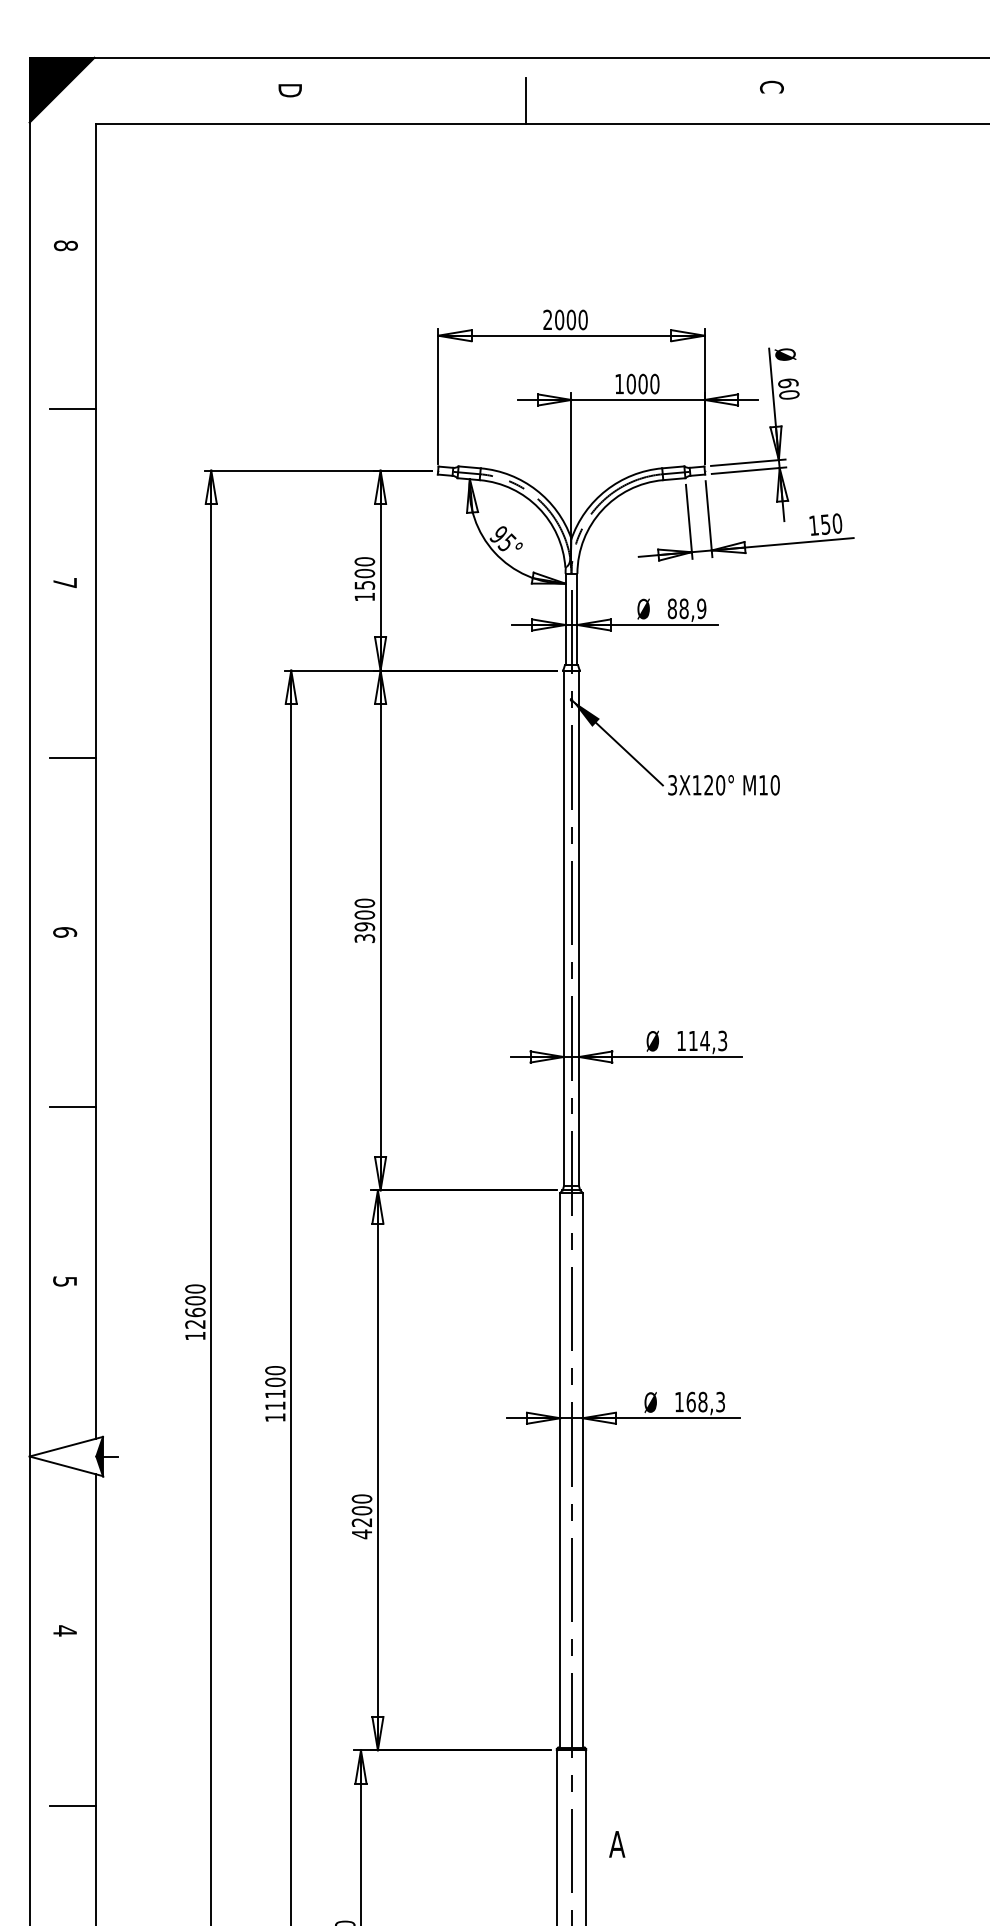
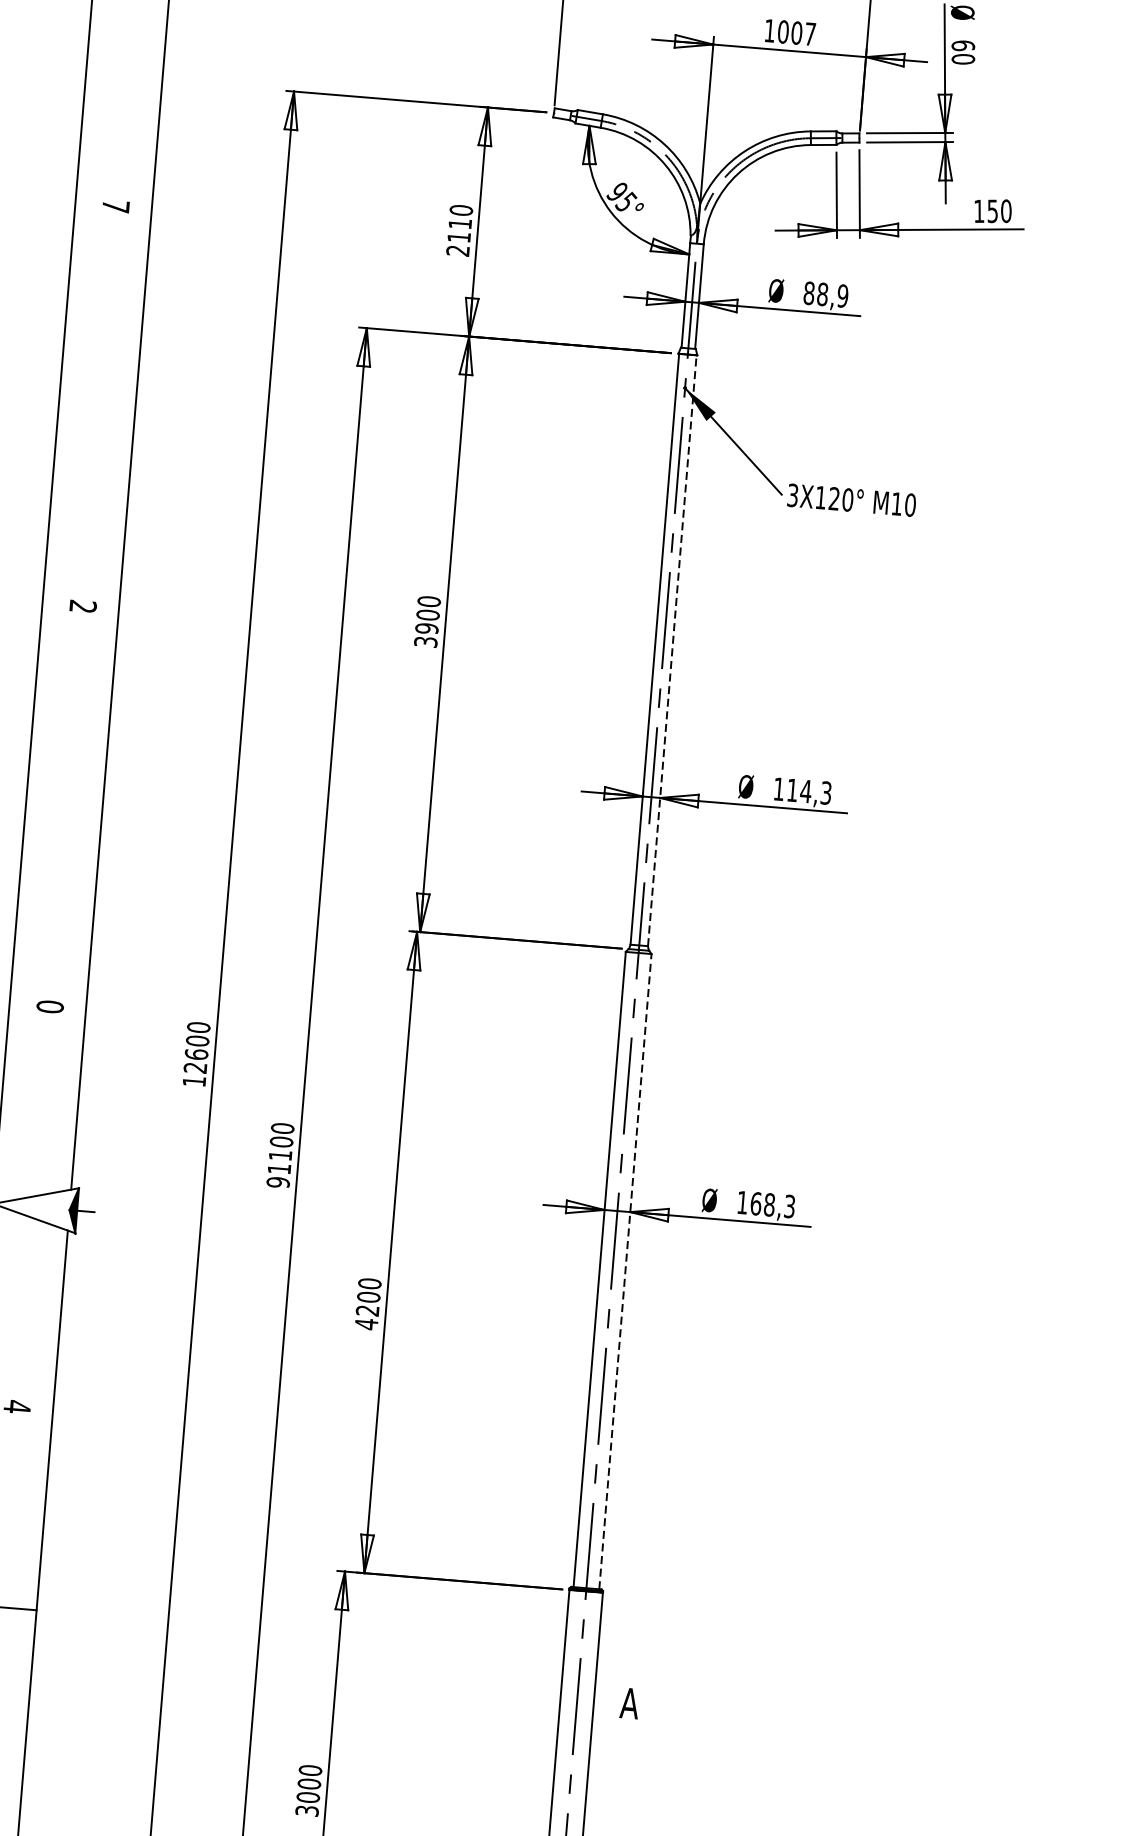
text: (654, 383) -> (809, 33), 1000 -> 1007
line: (72, 408) -> (140, 7), removed
text: (364, 585) -> (458, 237), 1500 -> 2110
line: (72, 757) -> (108, 407), removed
line: (579, 928) -> (672, 650), solid -> dashed
text: (65, 932) -> (83, 606), 6 -> 2
line: (72, 1107) -> (75, 808), removed
text: (65, 1281) -> (50, 1006), 5 -> 0
text: (275, 1417) -> (278, 1182), 11100 -> 91100
line: (582, 1469) -> (625, 1270), solid -> dashed

